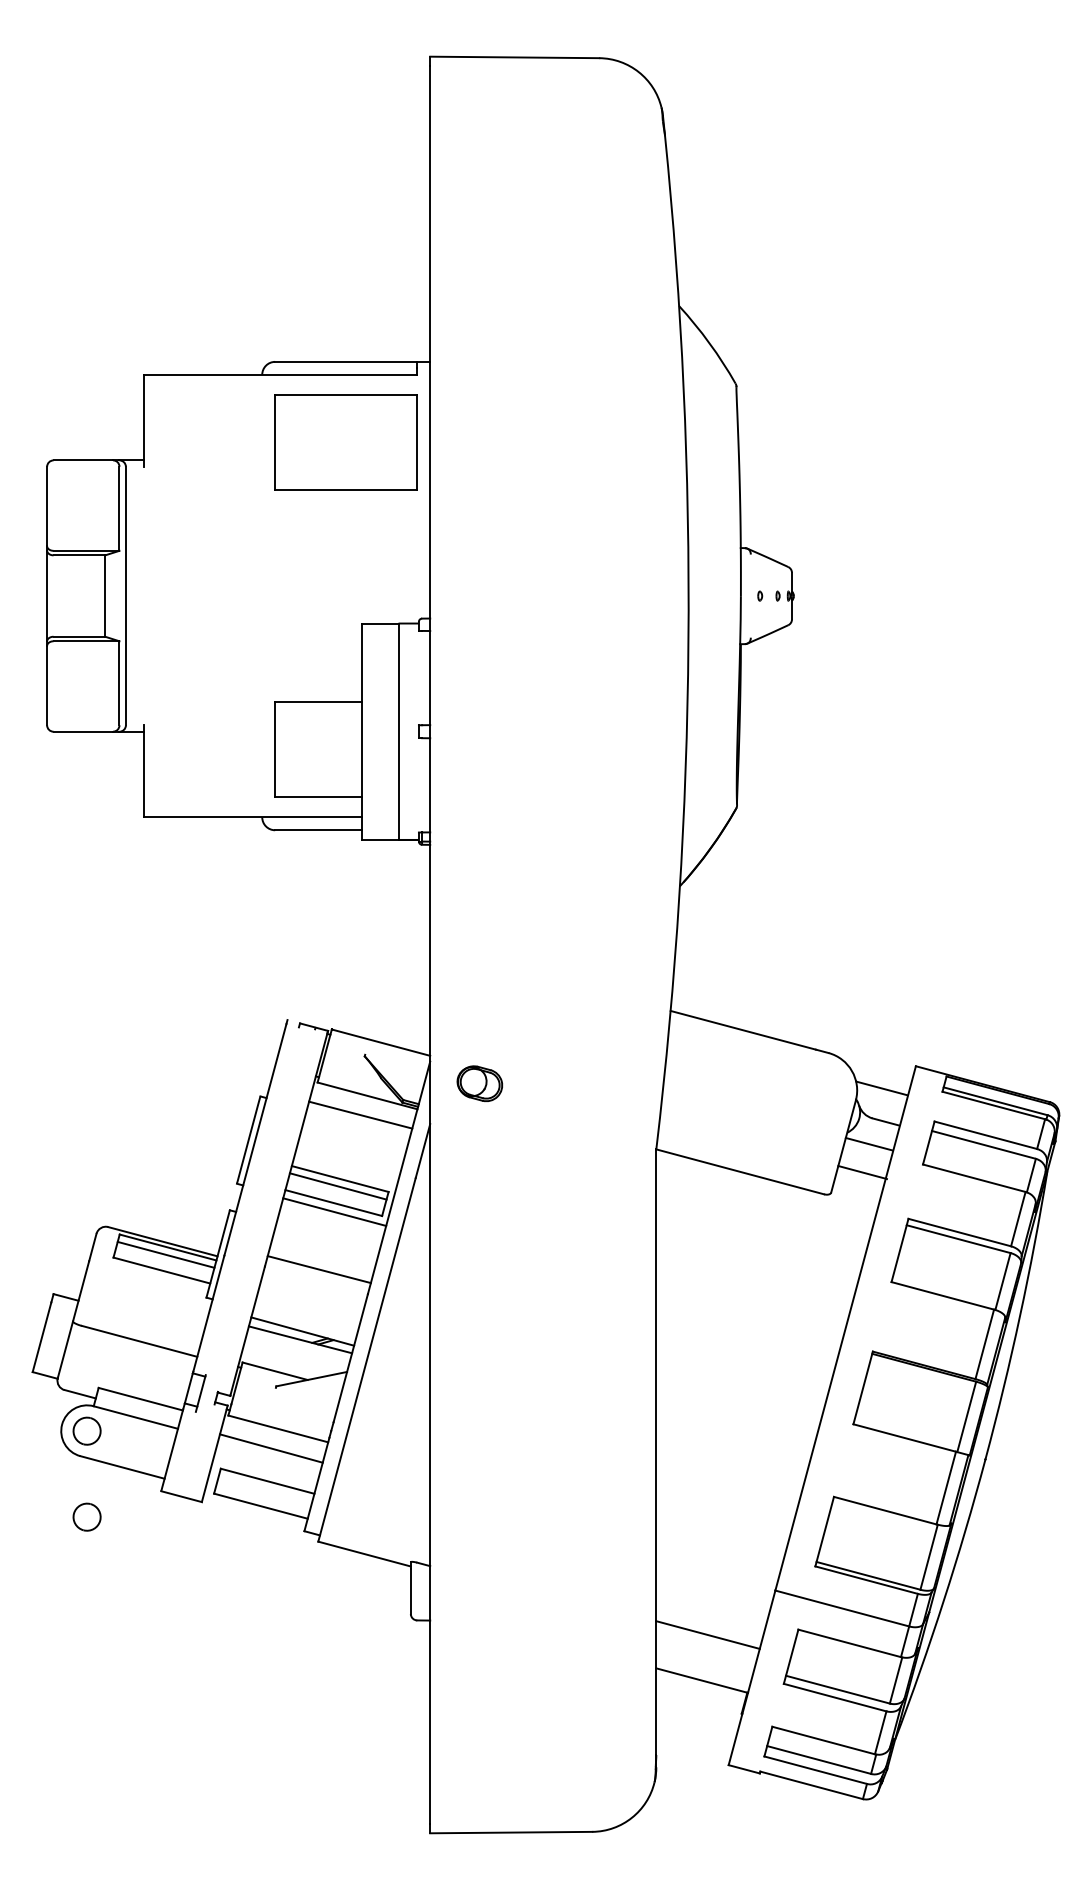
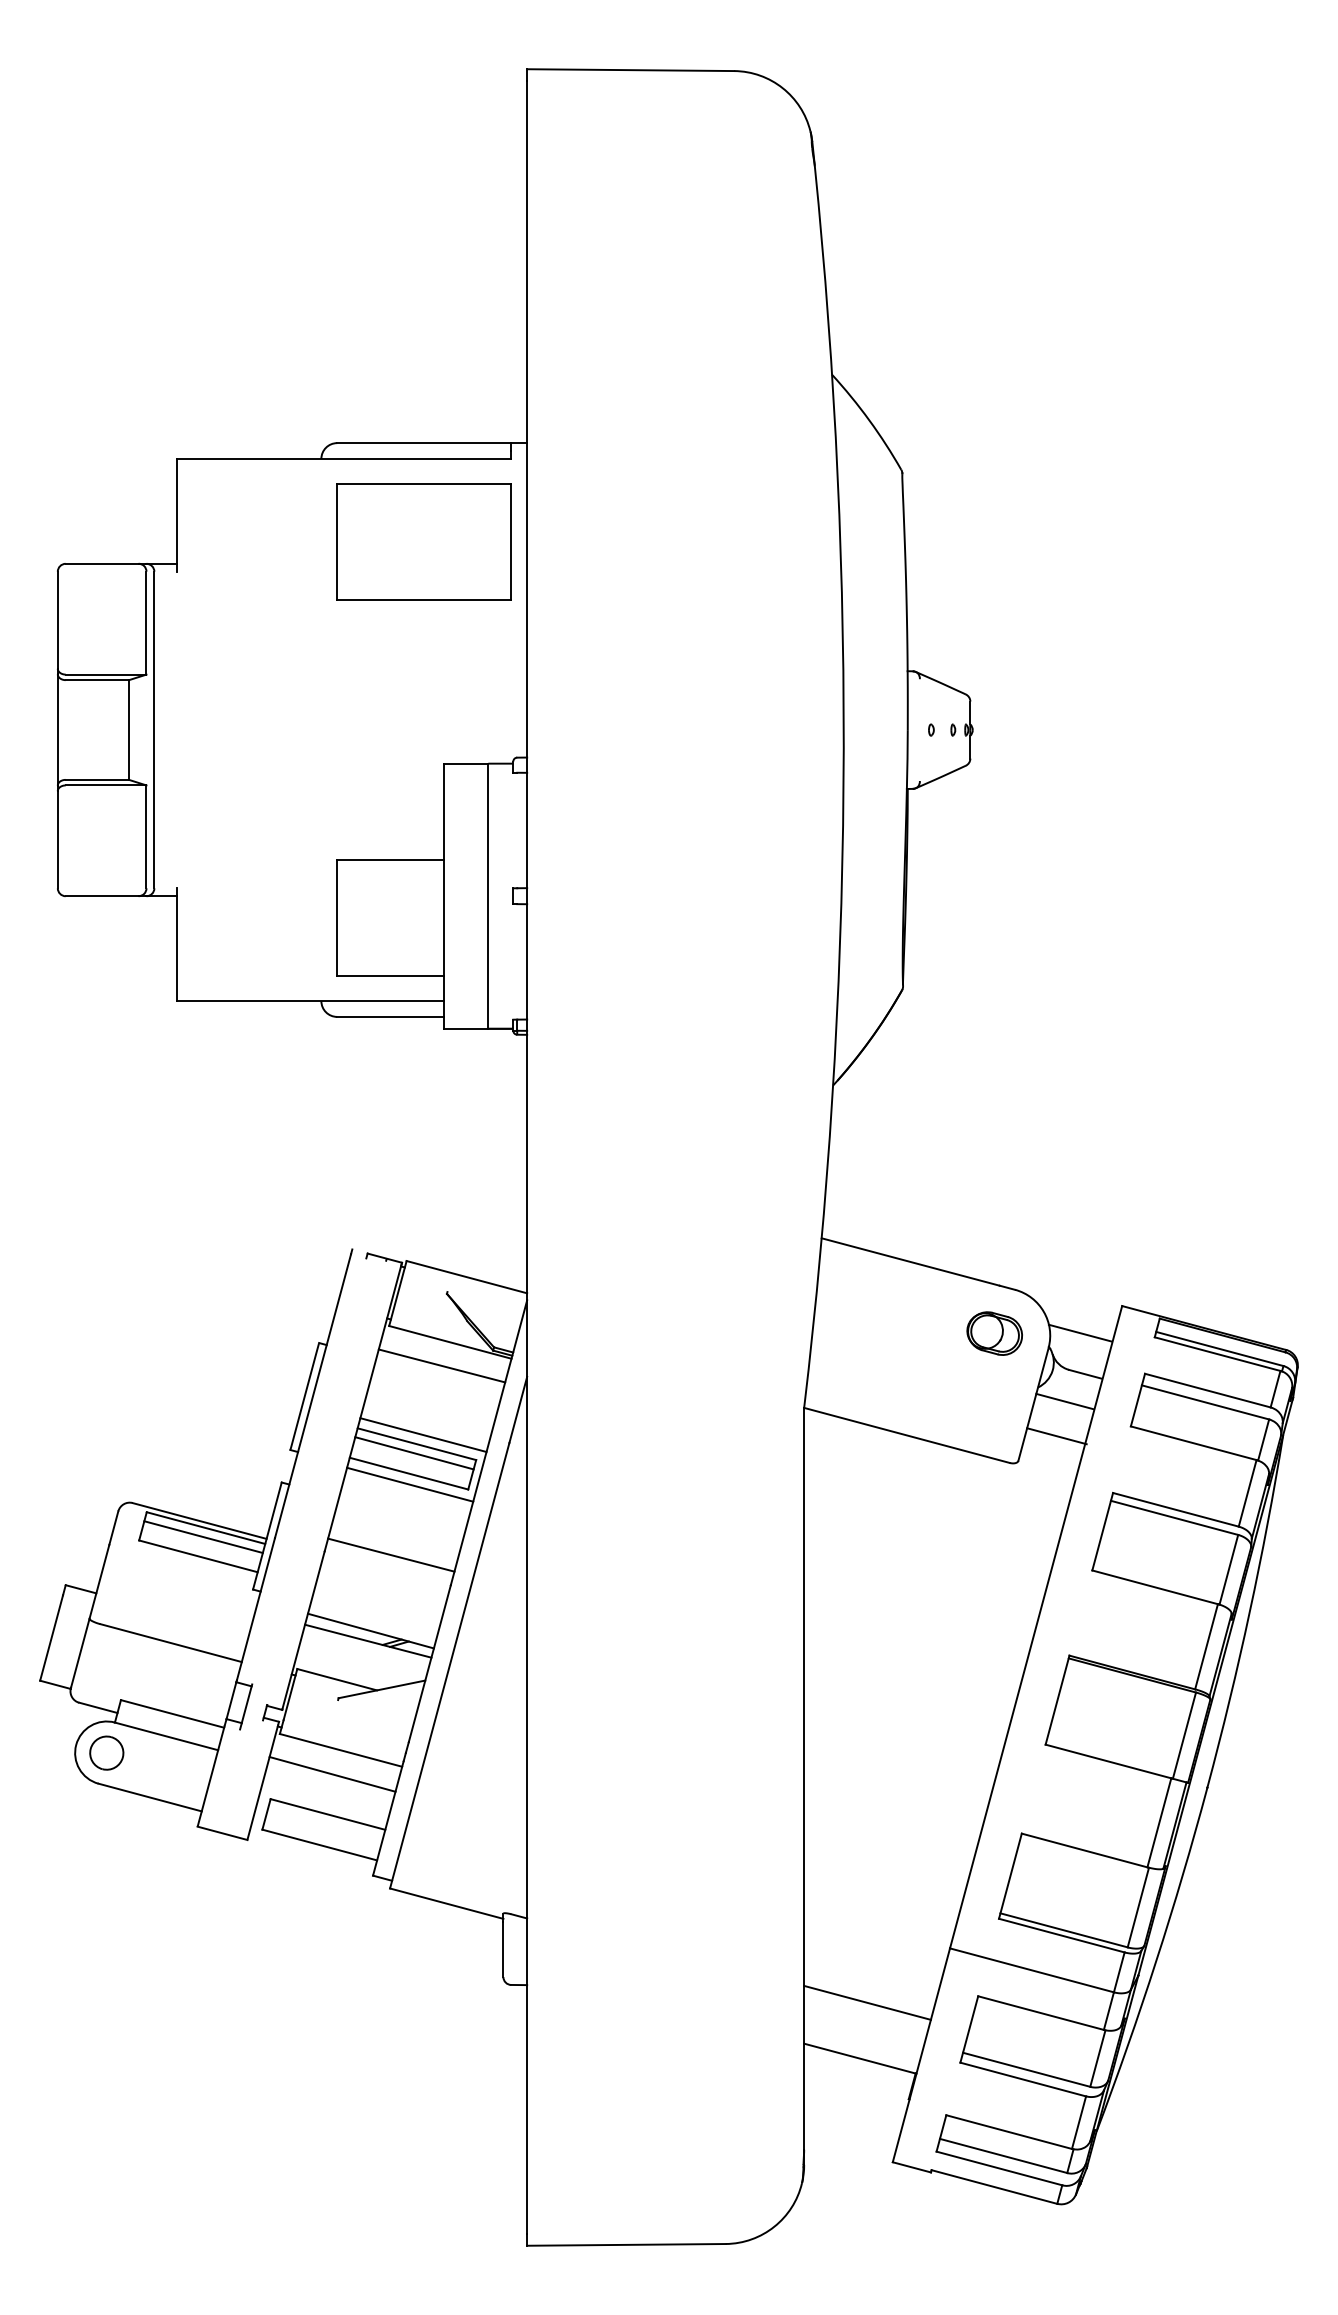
part: (479, 1083) -> (994, 1333), moved
line: (345, 1171) -> (423, 1434), added
part: (86, 1516) -> (106, 1857), removed

